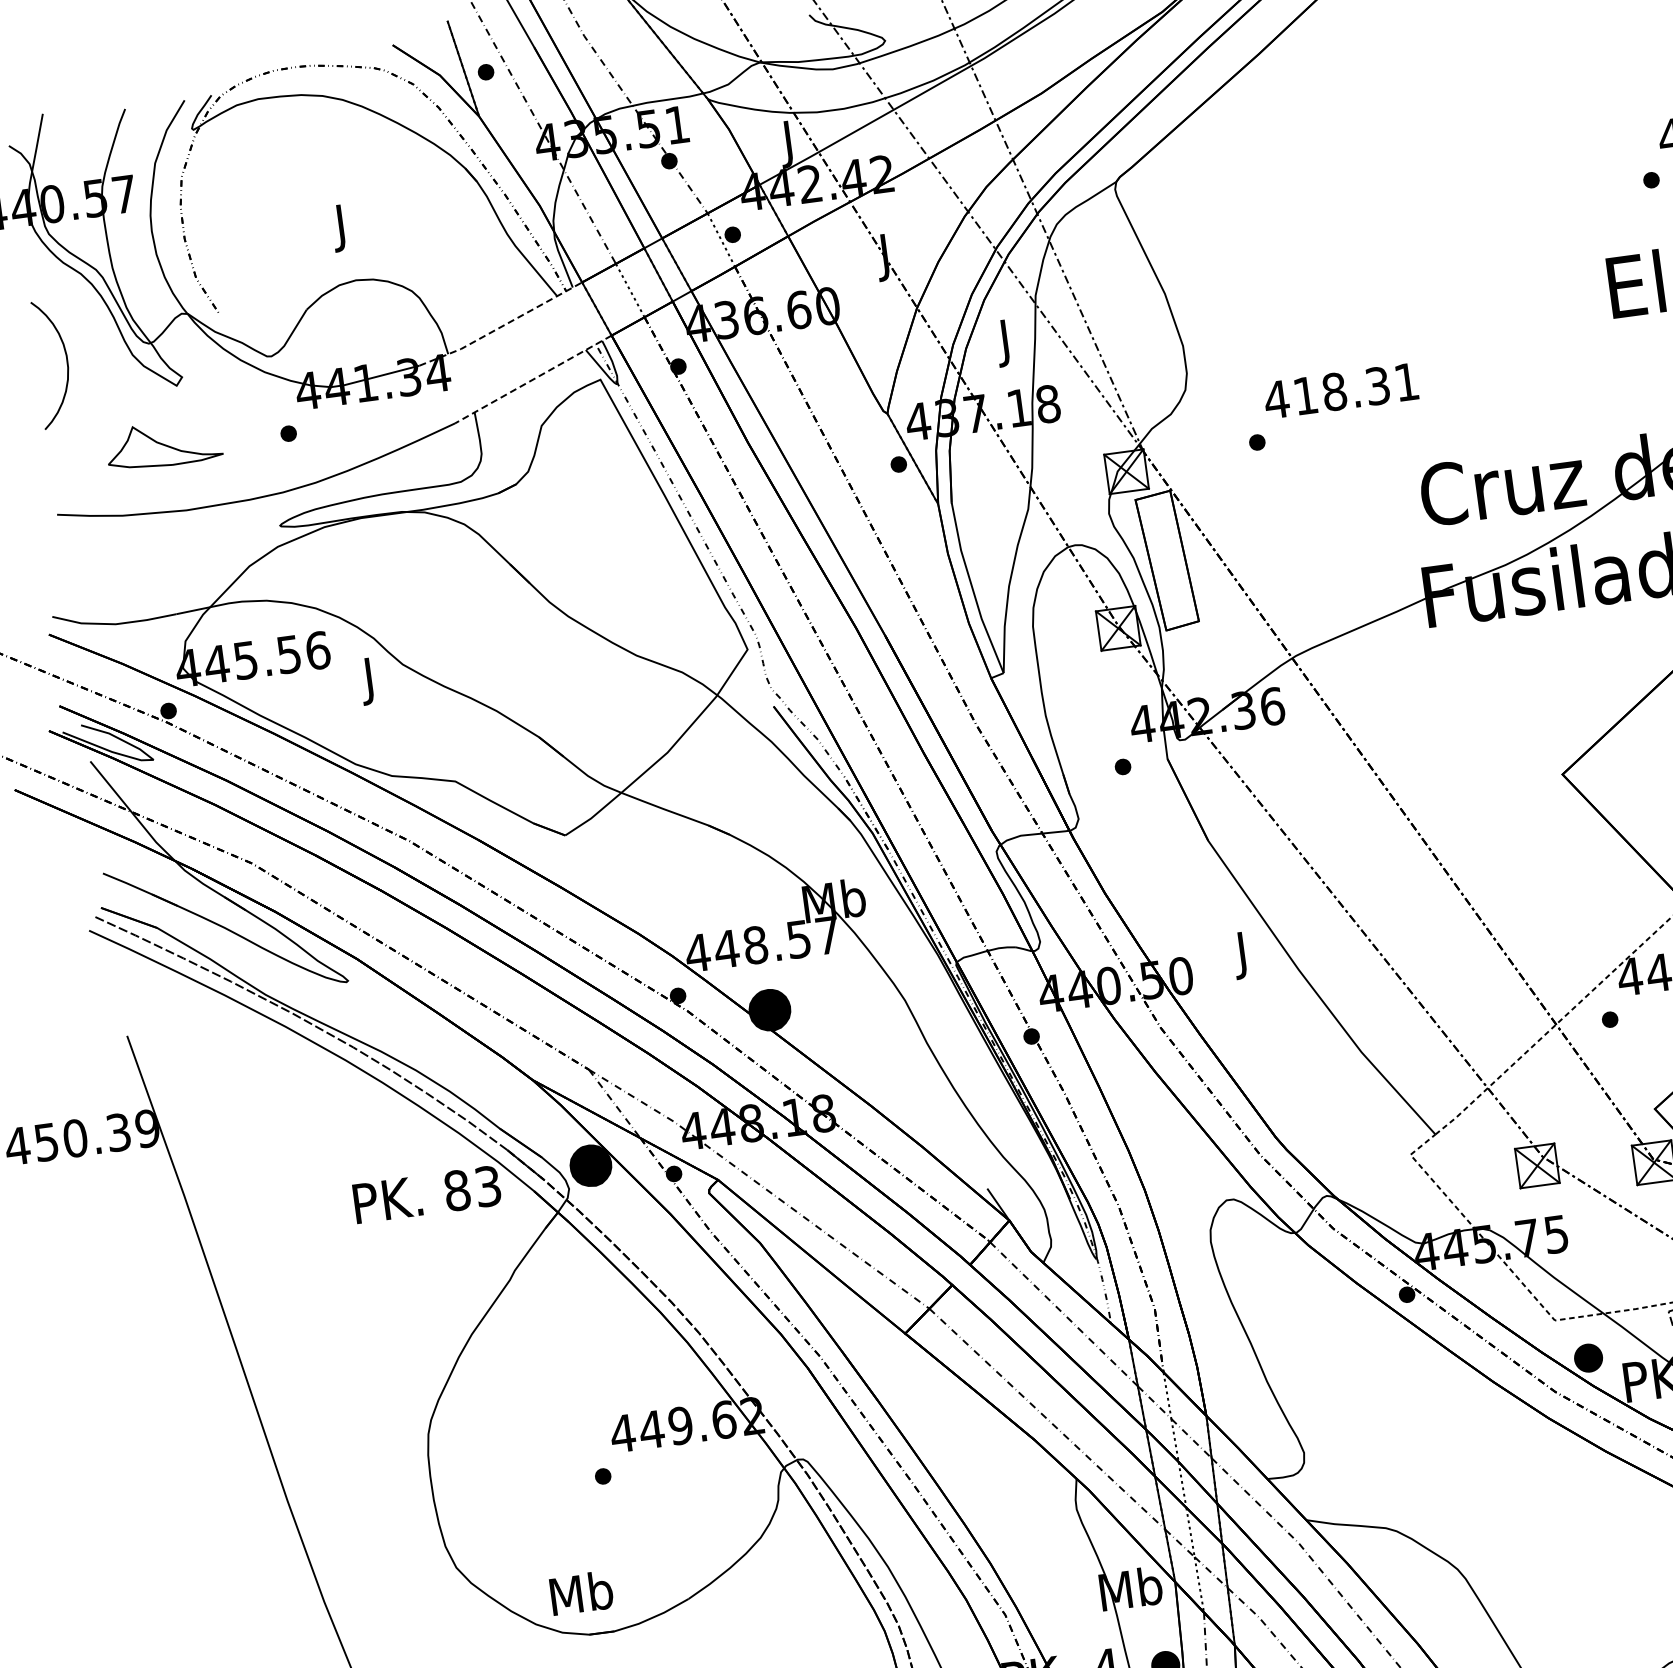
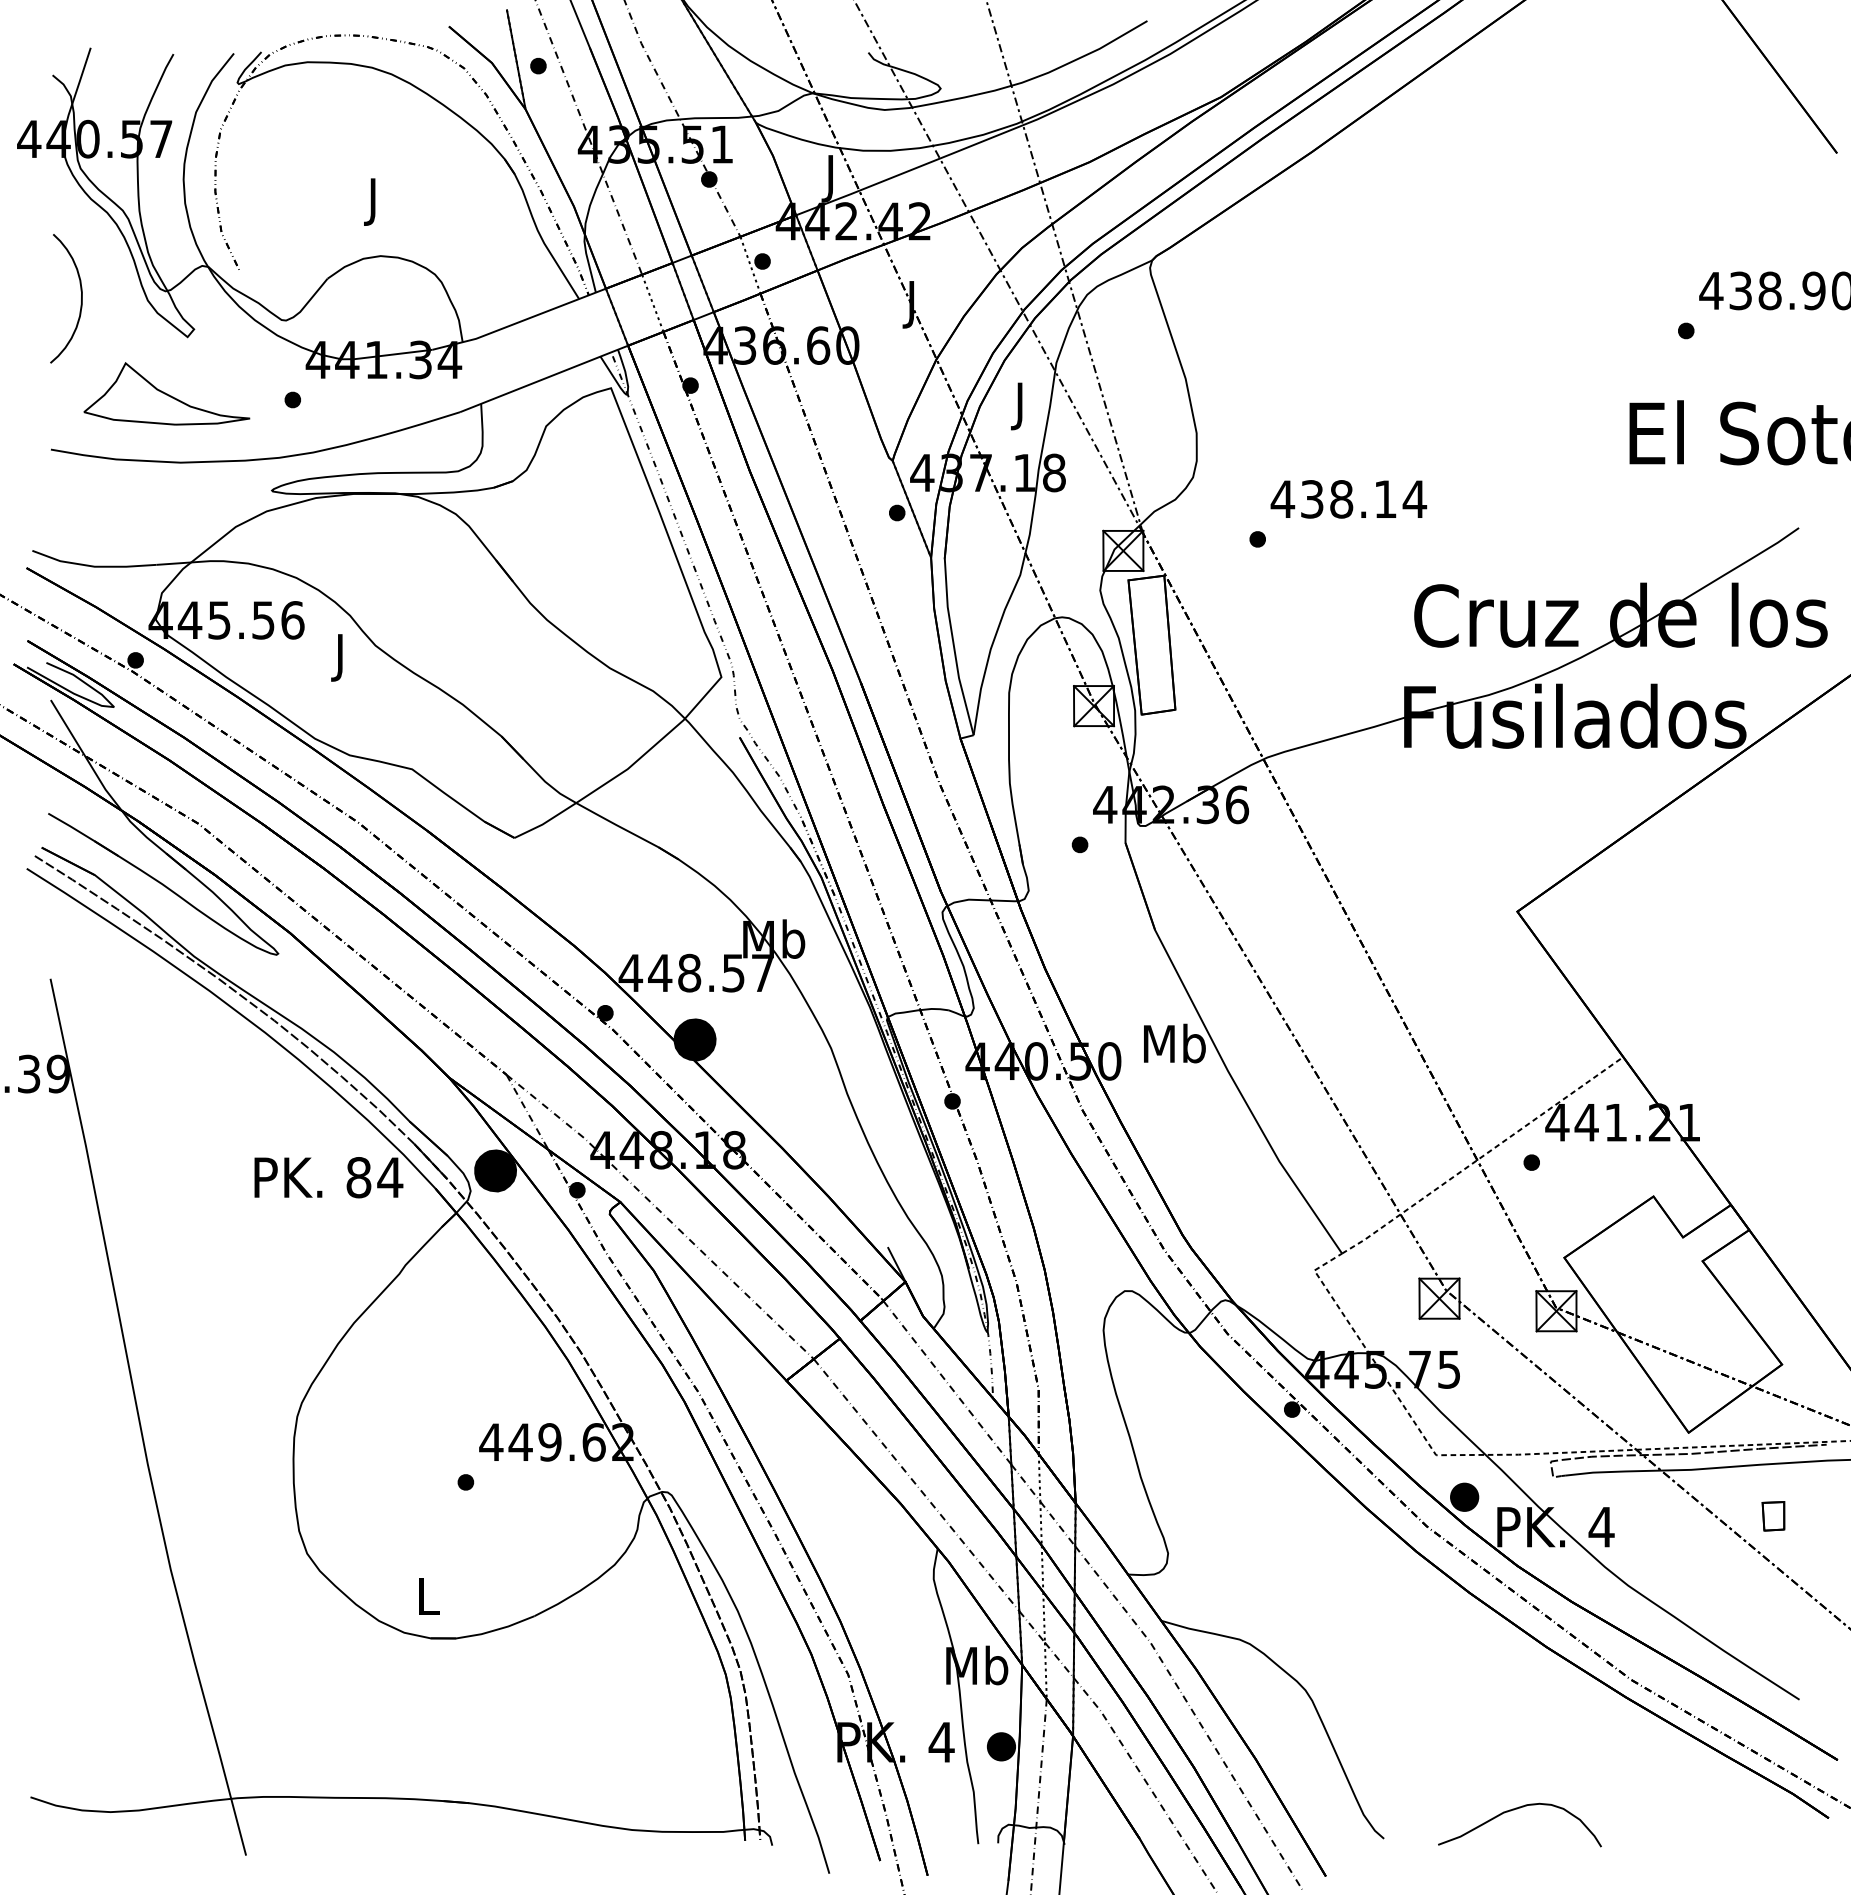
line: (501, 327) -> (519, 322), dashed -> solid
line: (533, 379) -> (544, 378), dashed -> solid
text: (1357, 389) -> (1364, 499), 418.31 -> 438.14
part: (163, 444) -> (166, 393), size x1.43
text: (1243, 953) -> (1174, 1047), J -> Mb
text: (488, 1186) -> (390, 1177), 83 -> 84
text: (581, 1592) -> (428, 1595), Mb -> L

